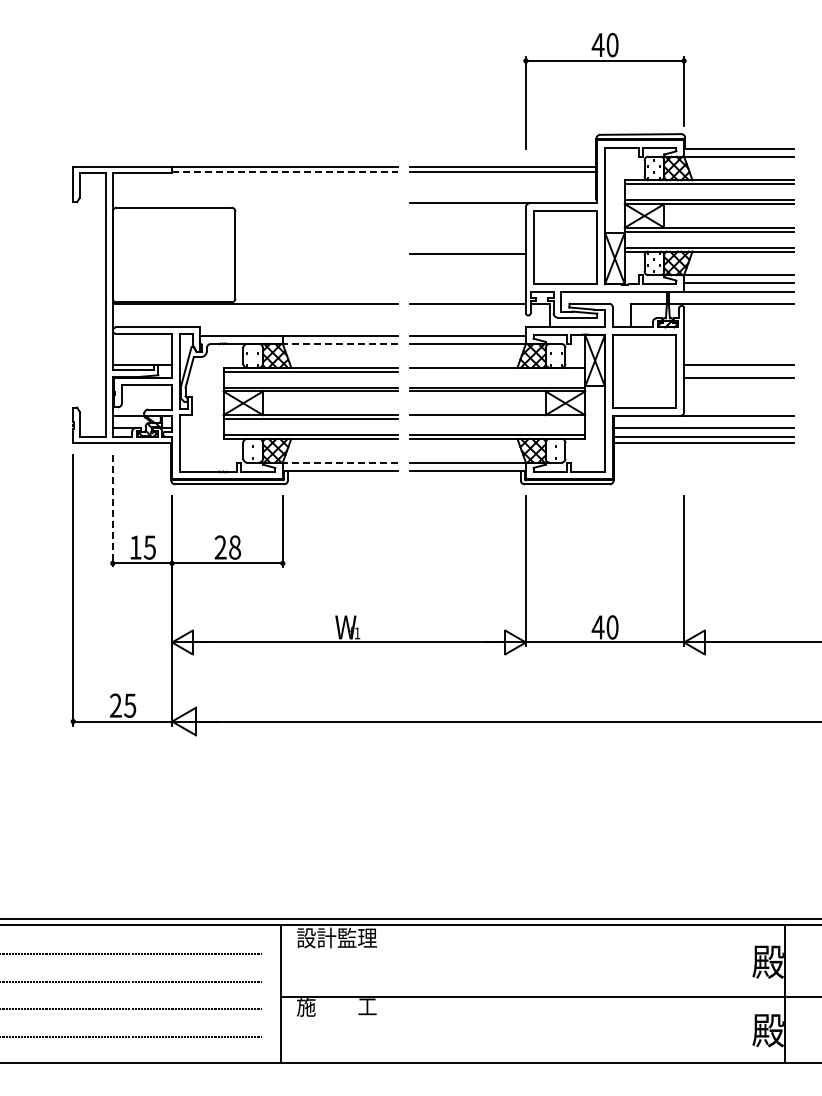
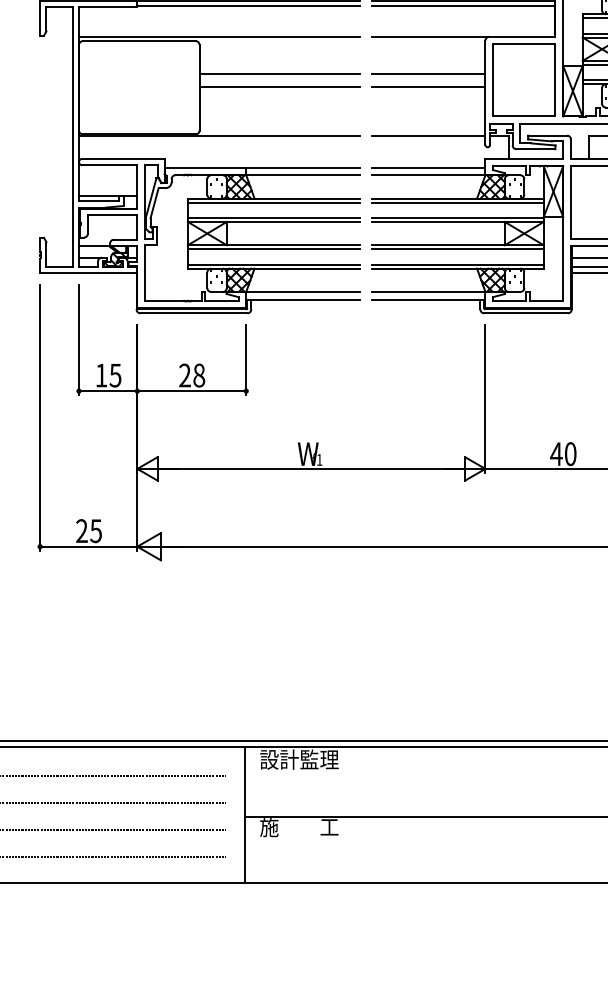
line: (285, 172) -> (248, 6), dashed -> solid
line: (255, 203) -> (219, 37), added
line: (316, 240) -> (279, 73), added
line: (467, 240) -> (427, 73), added
line: (316, 254) -> (279, 87), added
line: (339, 344) -> (301, 175), dashed -> solid
line: (497, 371) -> (457, 202), added
line: (497, 419) -> (457, 249), added
line: (339, 462) -> (301, 291), dashed -> solid
line: (112, 511) -> (78, 340), dashed -> solid

